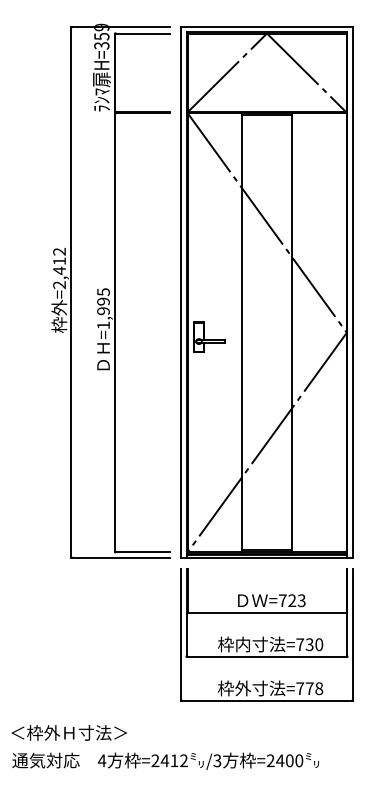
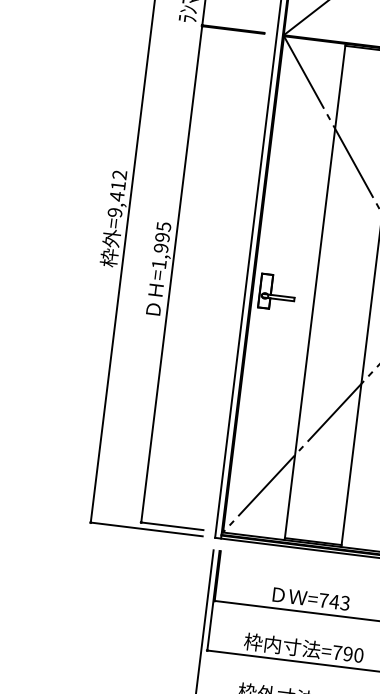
text: (59, 284) -> (115, 212), =2,412 -> =9,412
text: (292, 600) -> (334, 601), =723 -> =743
text: (309, 644) -> (347, 653), =730 -> =790

